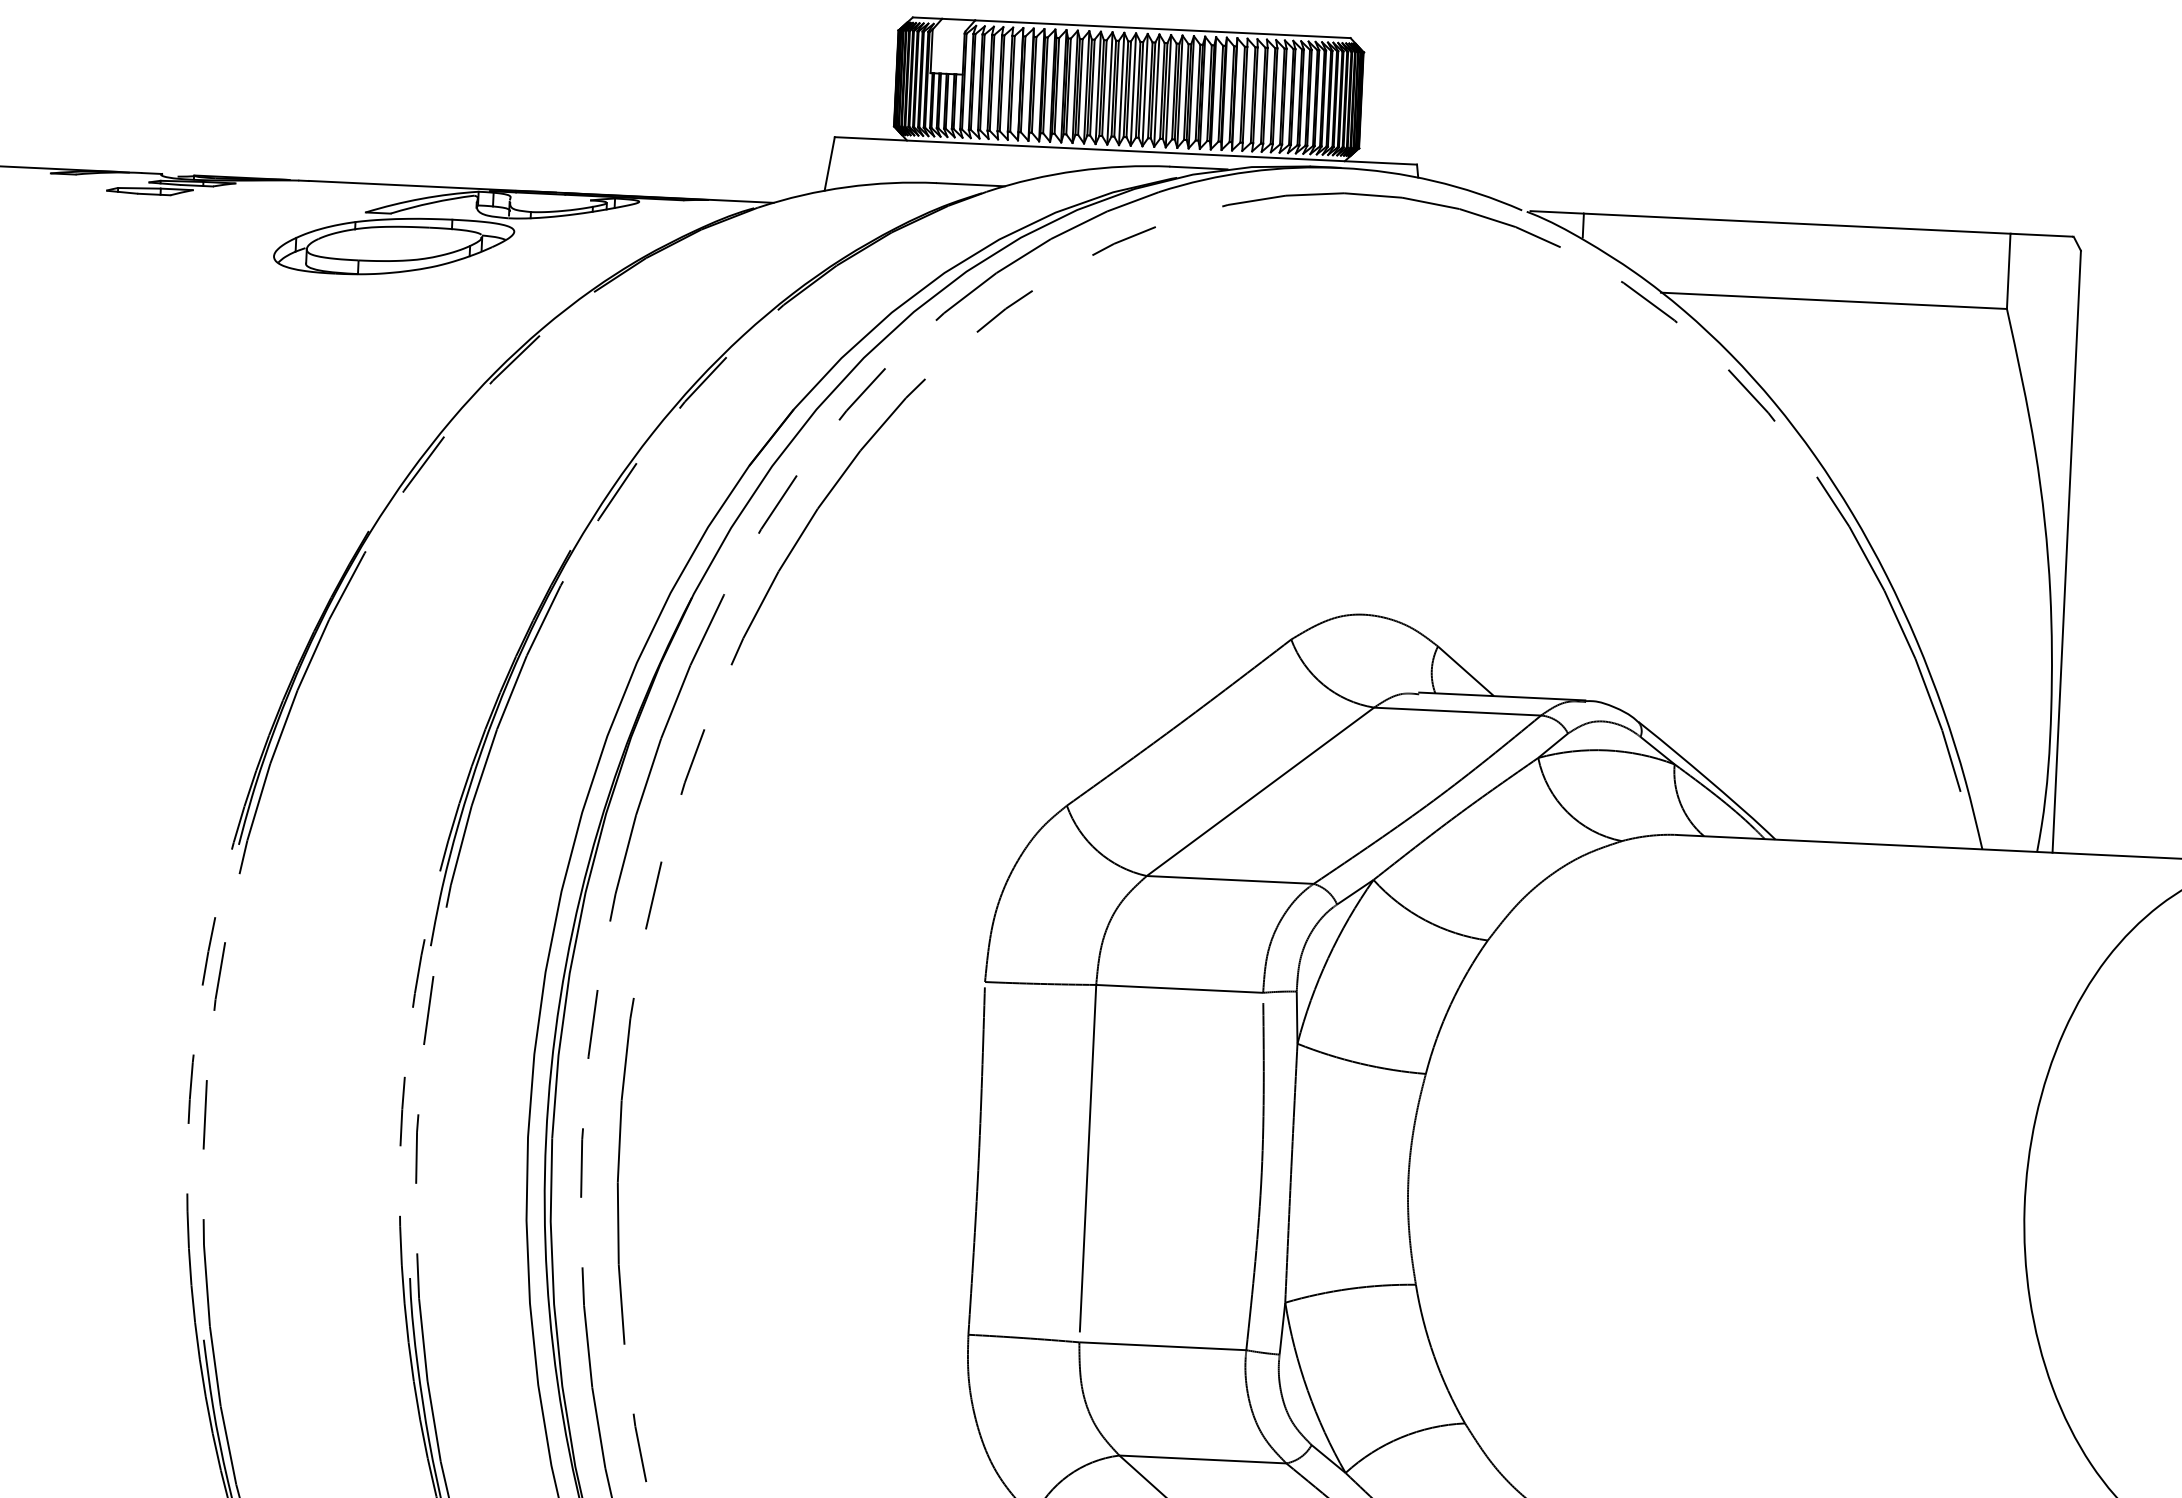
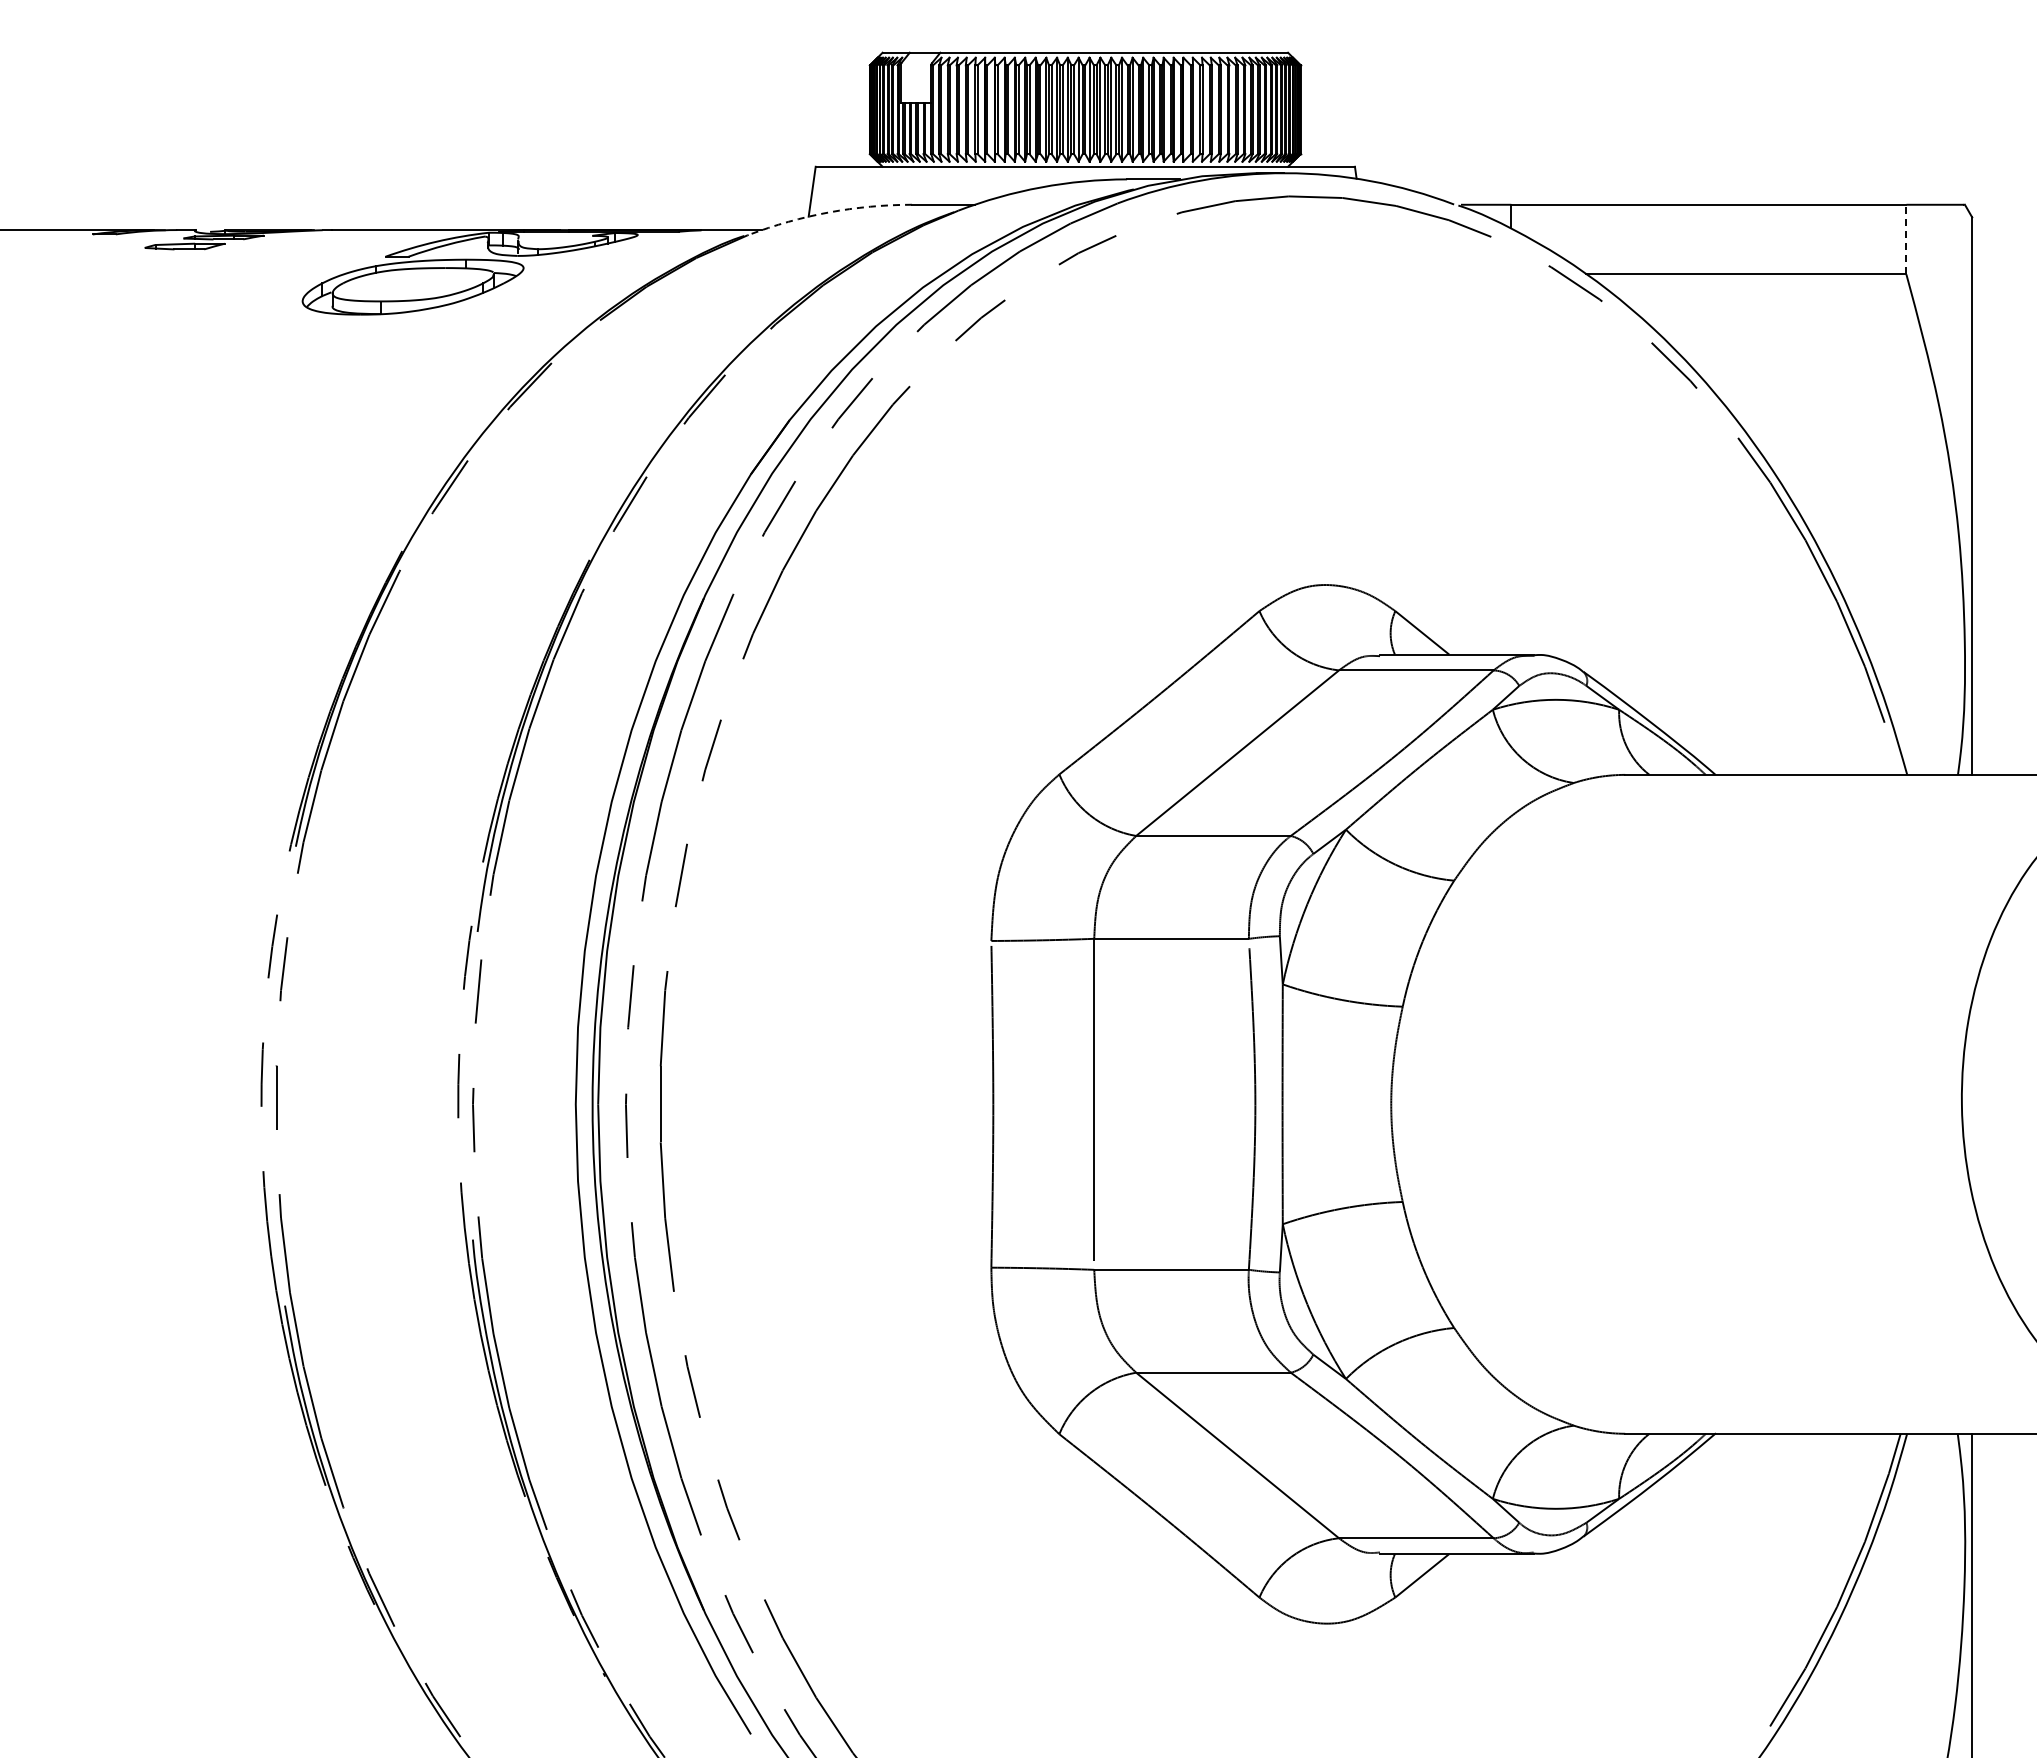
arc: (846, 187) -> (828, 212), solid -> dashed
line: (2008, 271) -> (1906, 239), solid -> dashed

